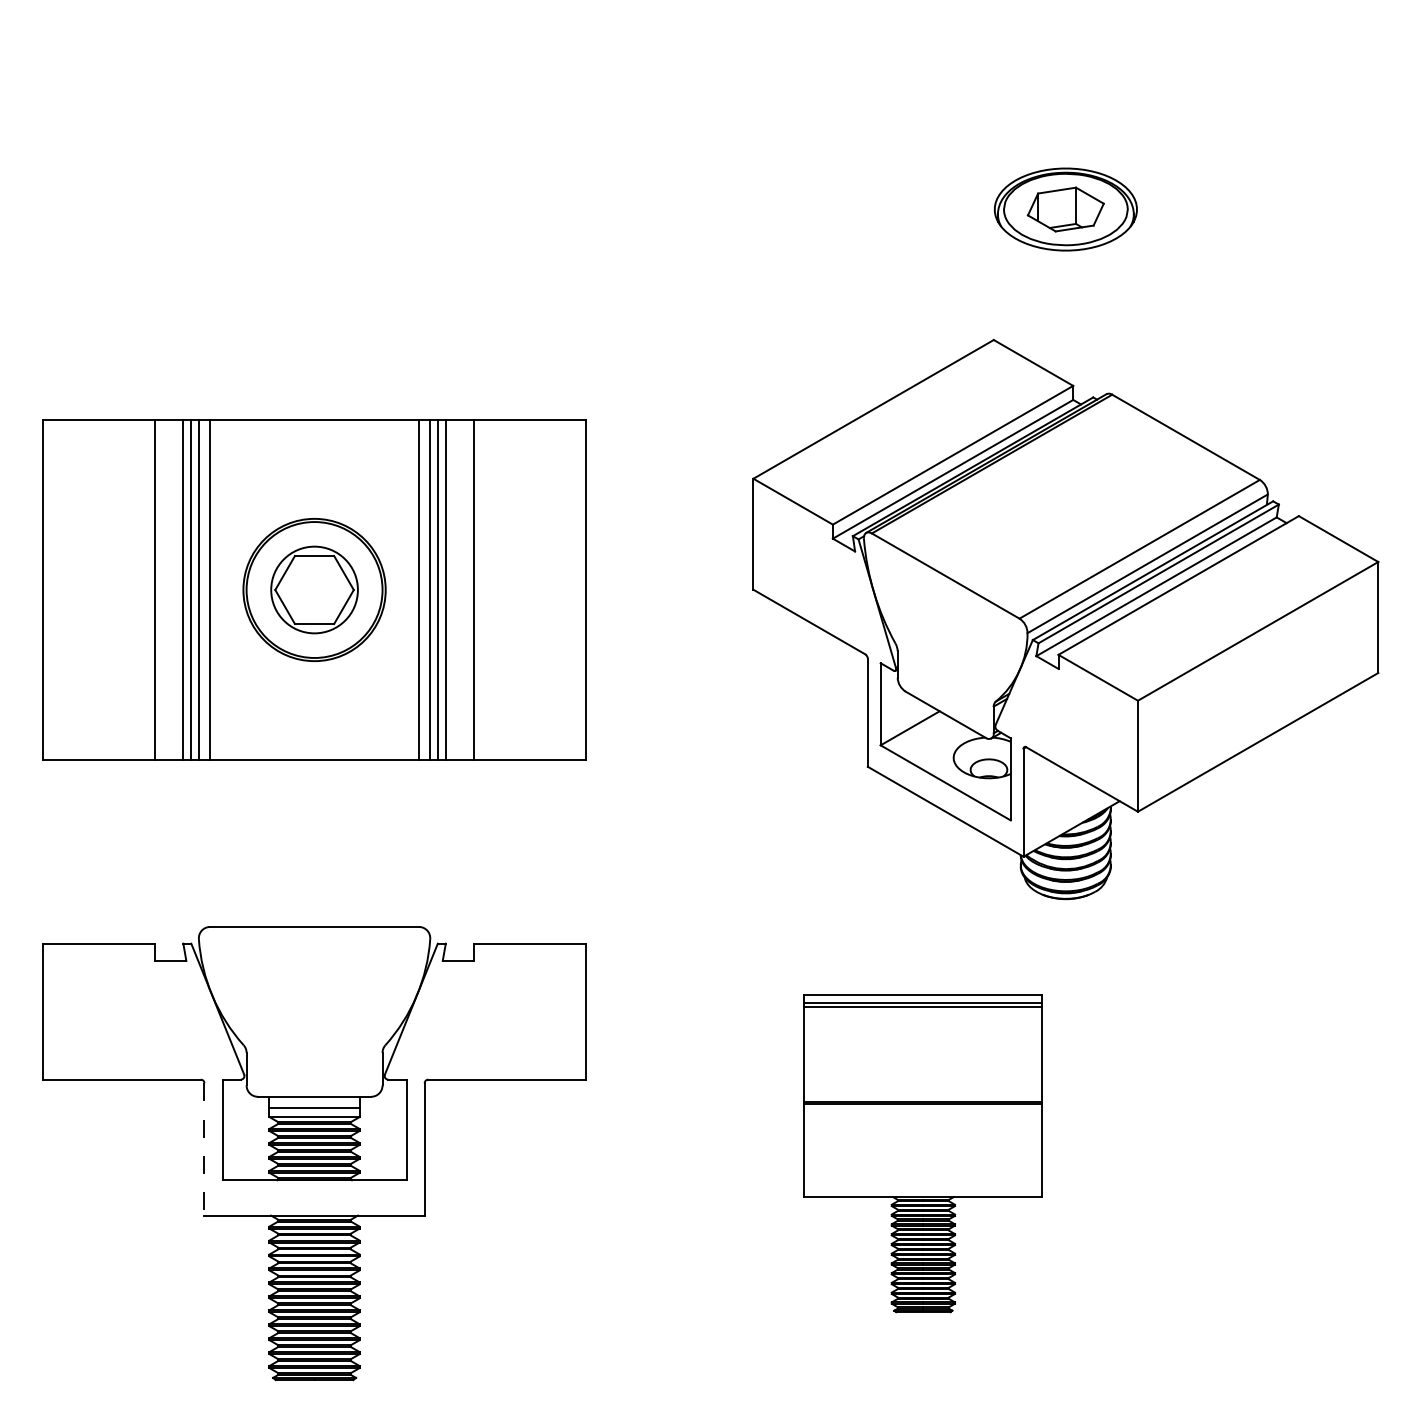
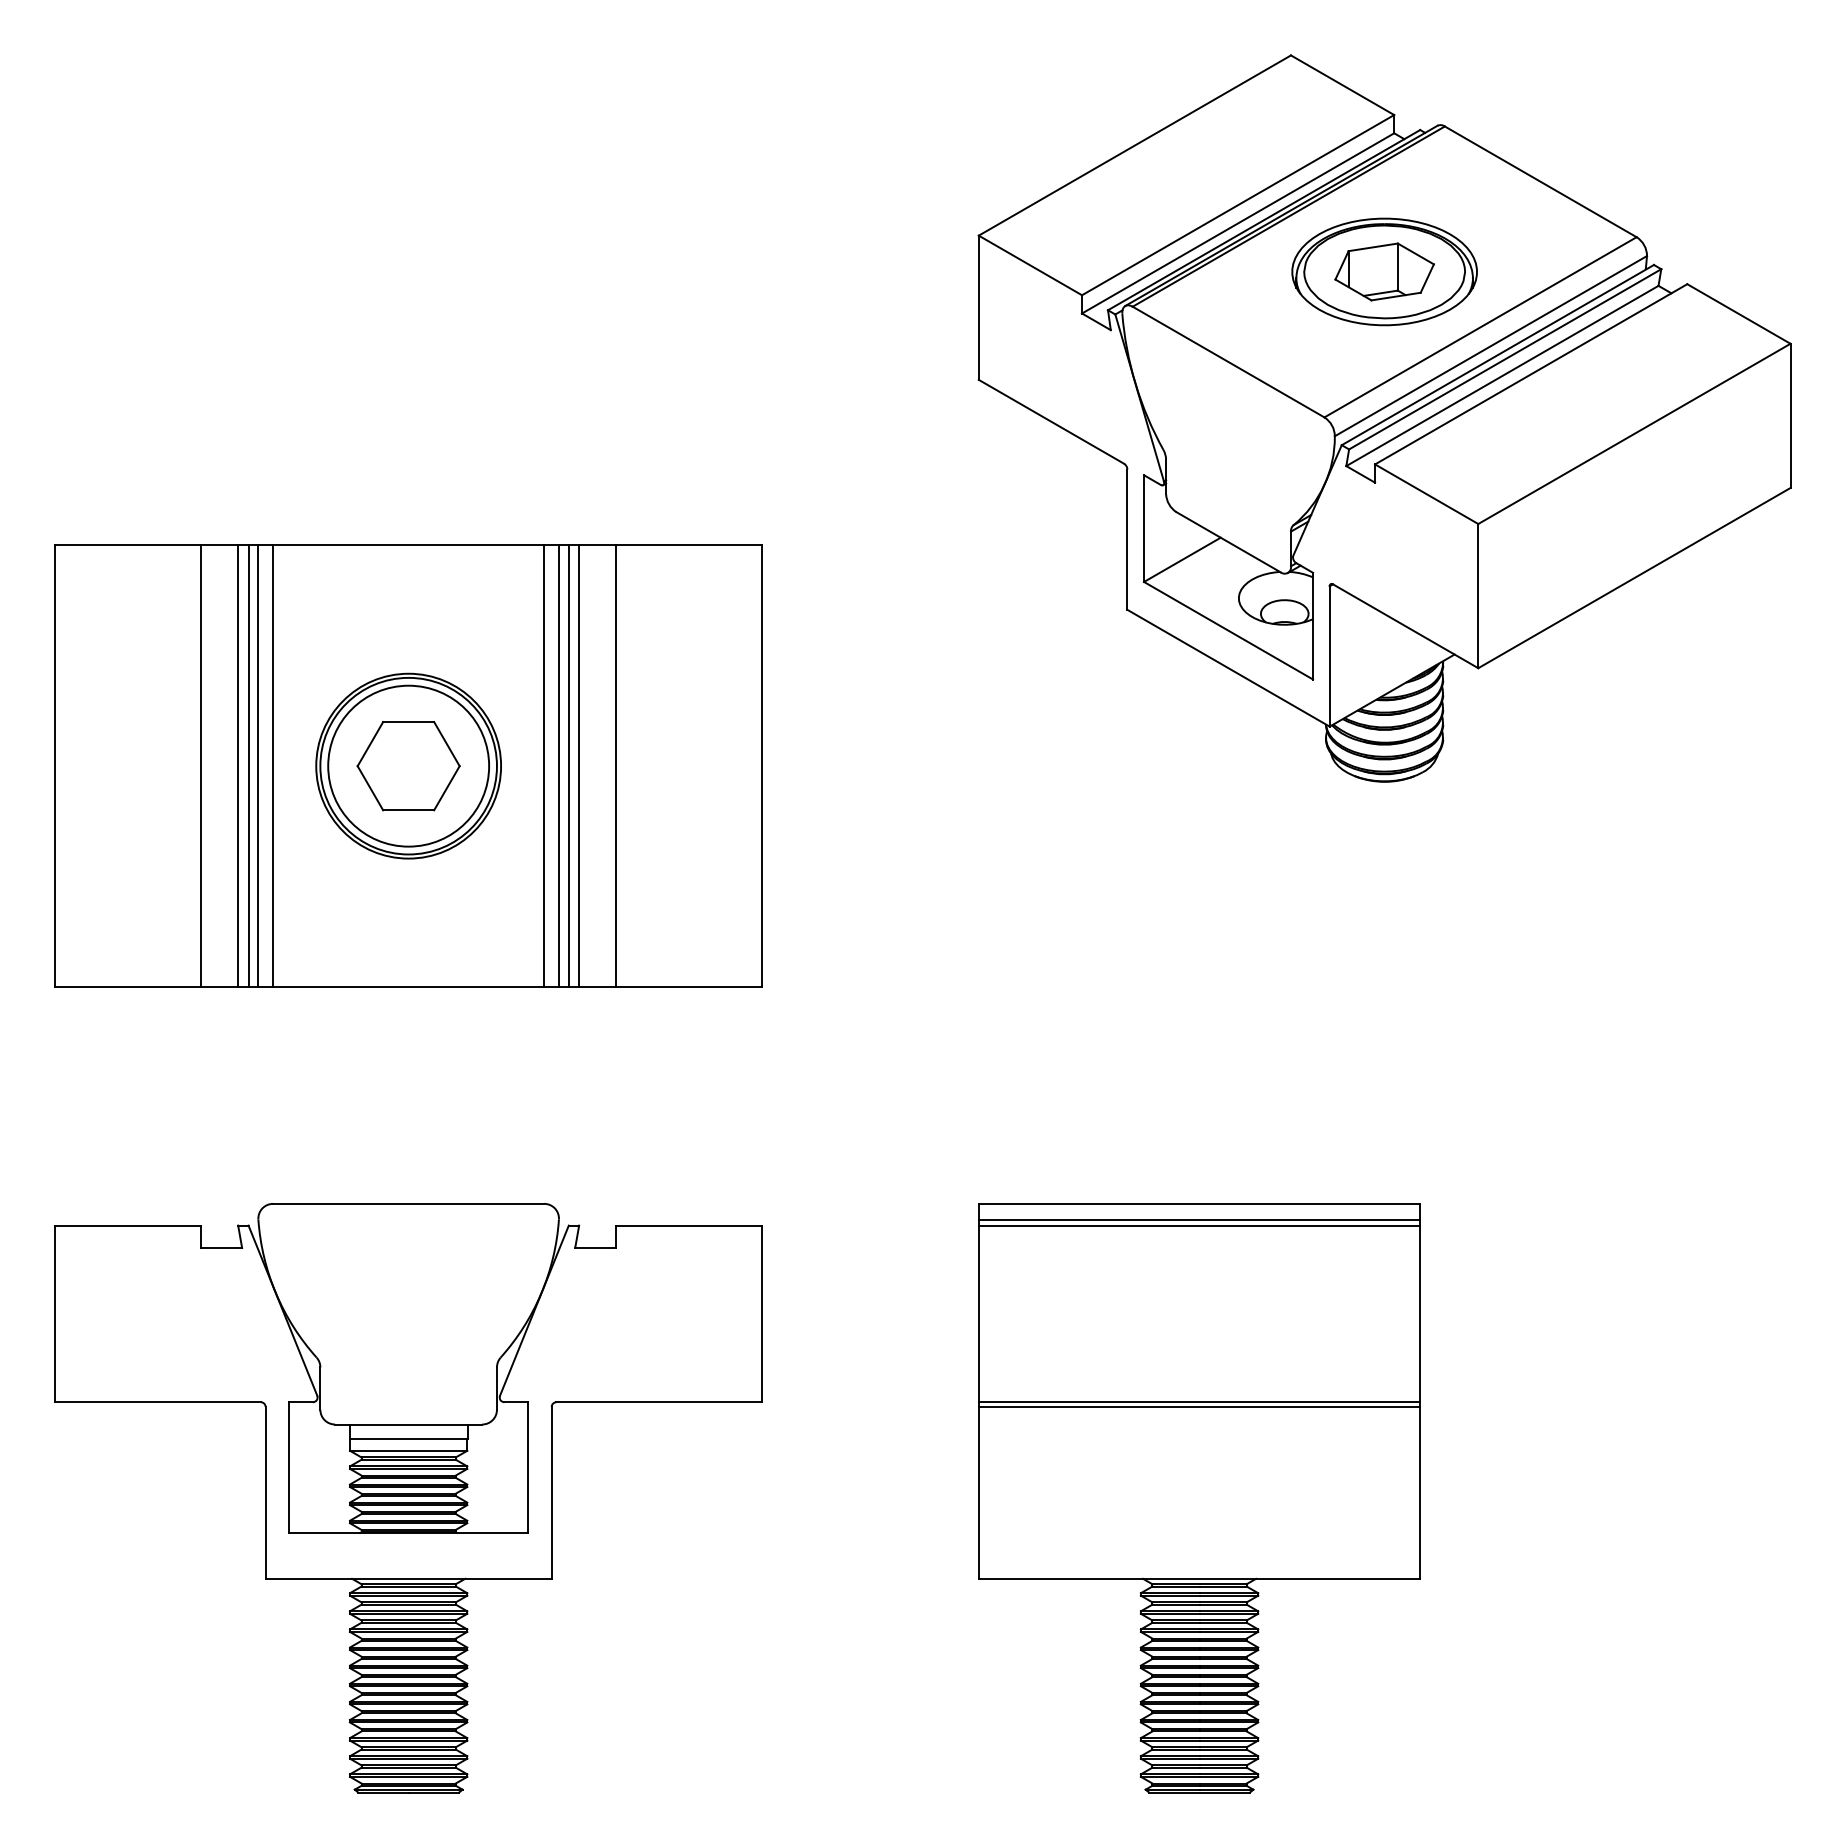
circle: (314, 589) -> (408, 765), size x1.43
part: (1065, 619) -> (1384, 418), moved
line: (204, 1149) -> (265, 1492), dashed -> solid
part: (923, 1153) -> (1199, 1498), size x1.43

